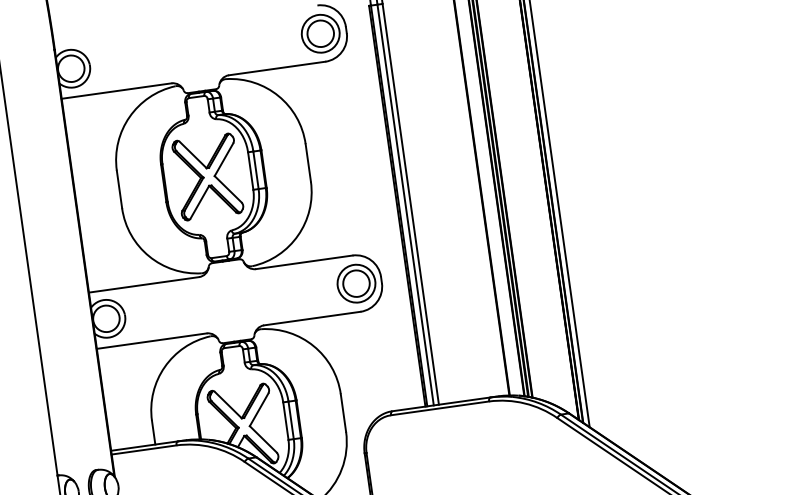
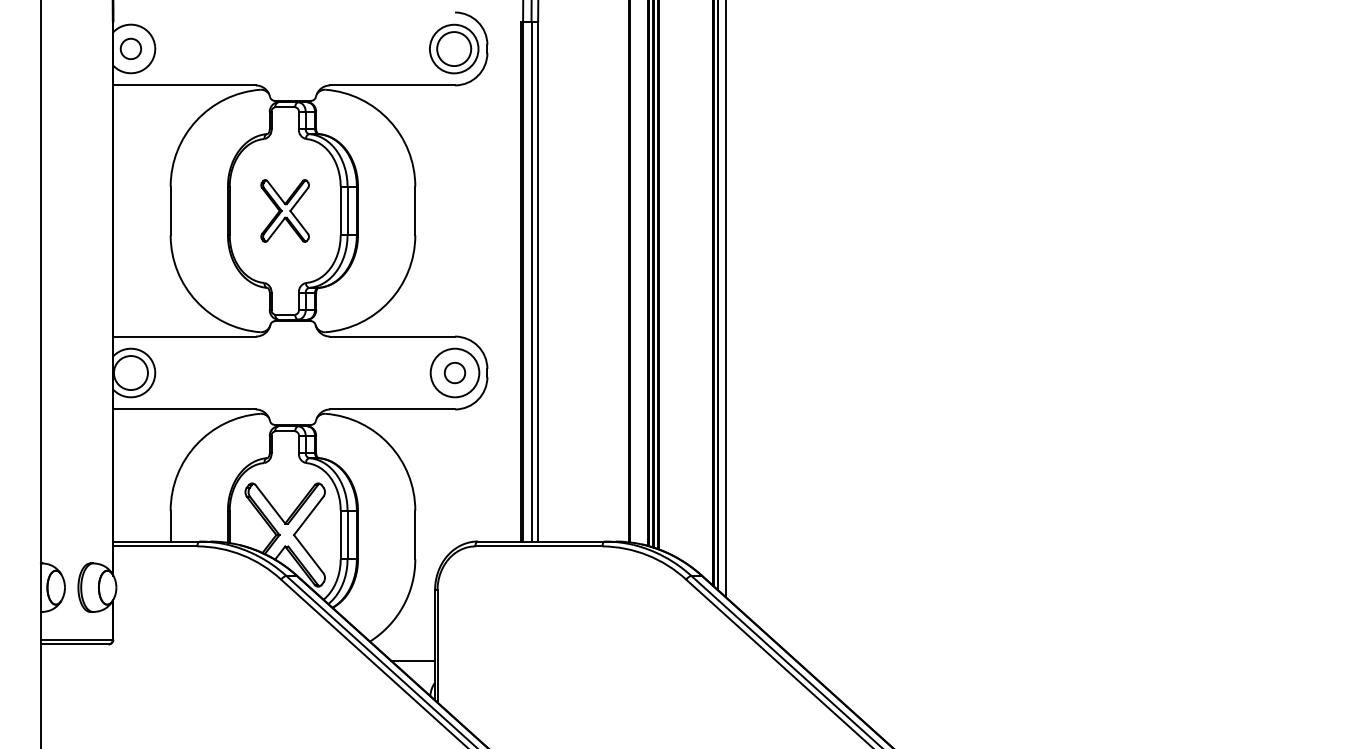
circle: (70, 68) -> (130, 48), size x0.6
part: (207, 176) -> (284, 210), size x0.6
circle: (356, 284) -> (455, 373), size x0.6

